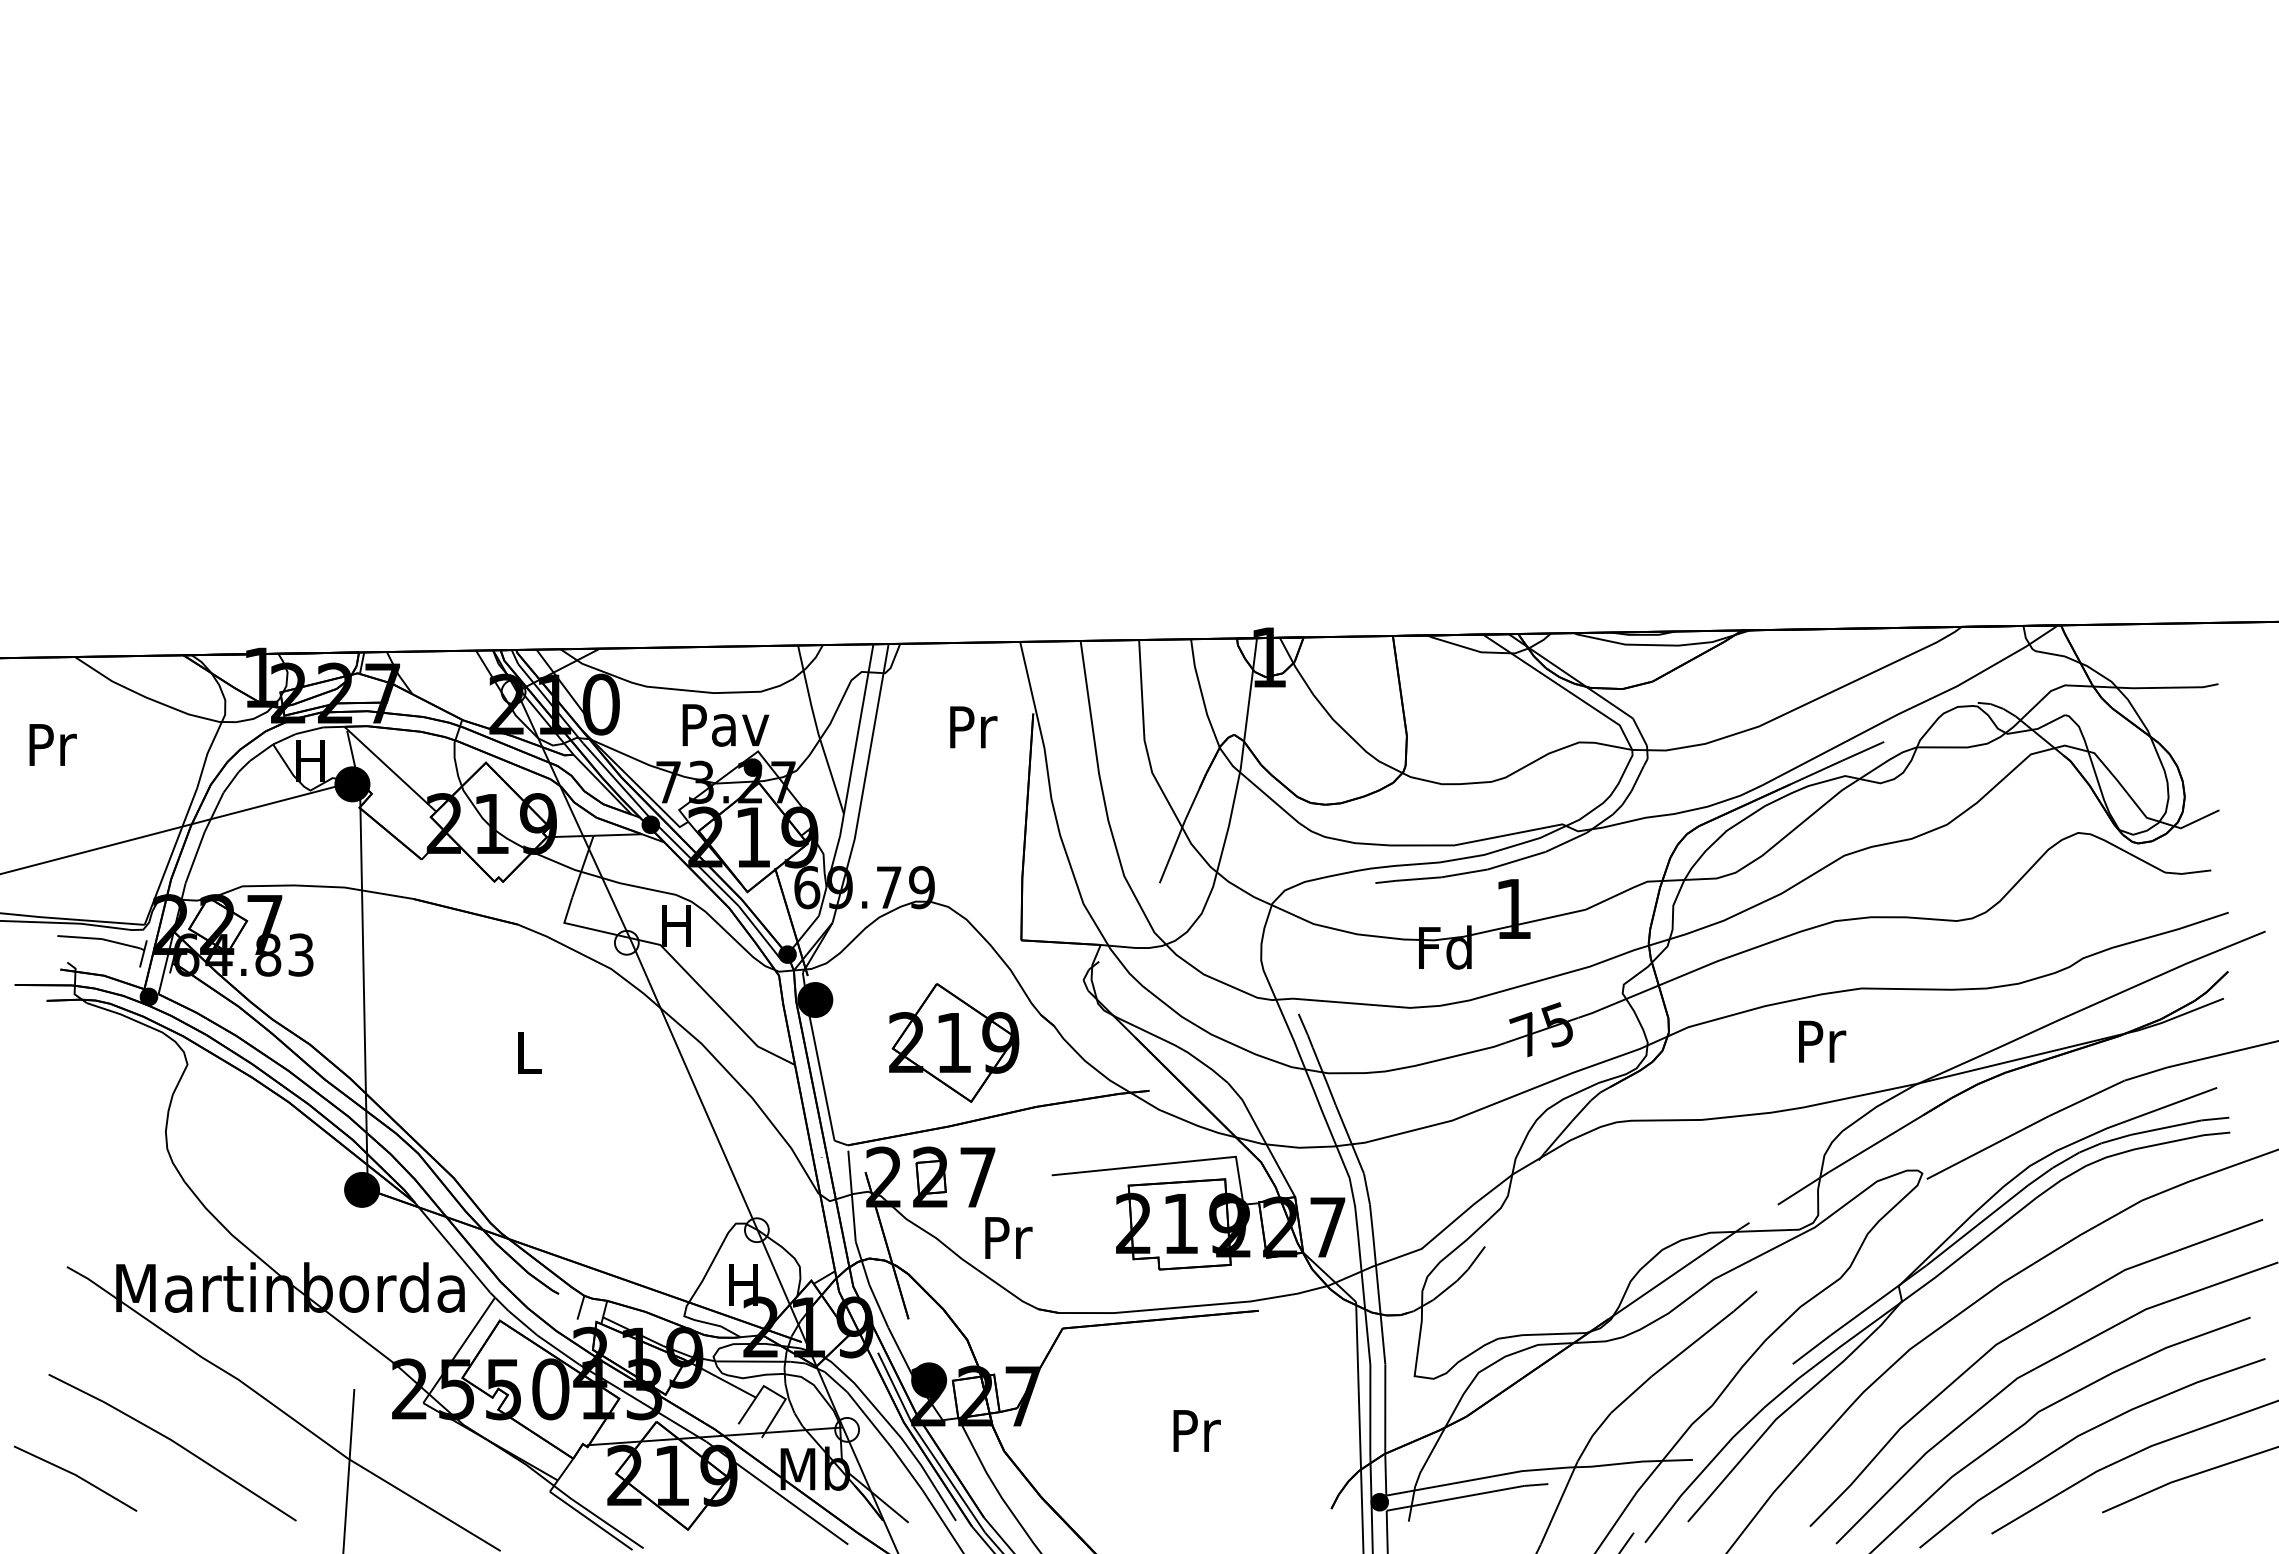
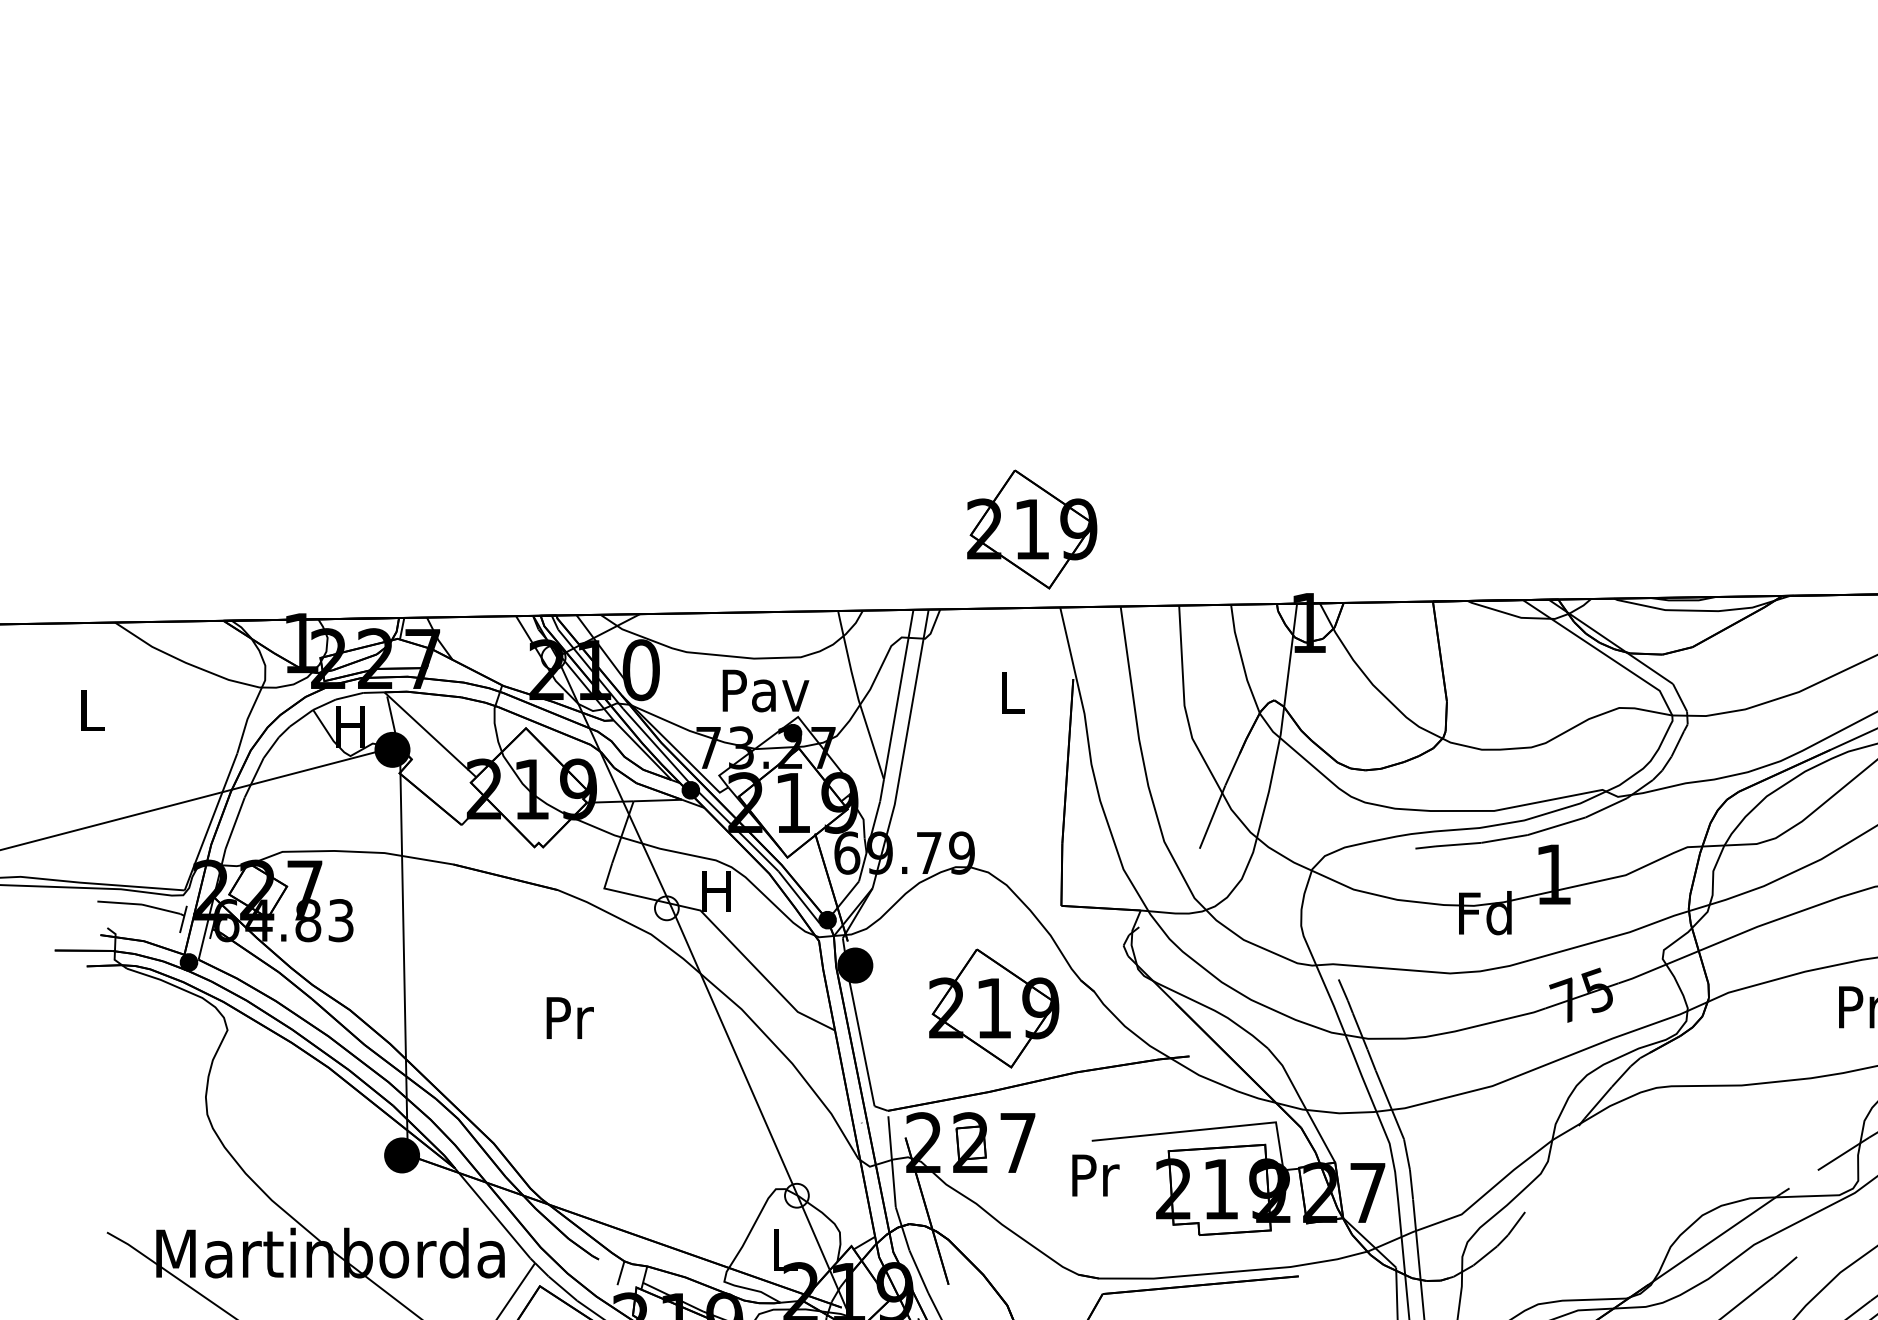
part: (992, 563) -> (1032, 529), added
text: (973, 727) -> (1013, 693), Pr -> L
text: (52, 744) -> (92, 710), Pr -> L
text: (529, 1052) -> (569, 1018), L -> Pr
text: (1008, 1237) -> (1095, 1175), moved
text: (743, 1284) -> (783, 1250), H -> L

